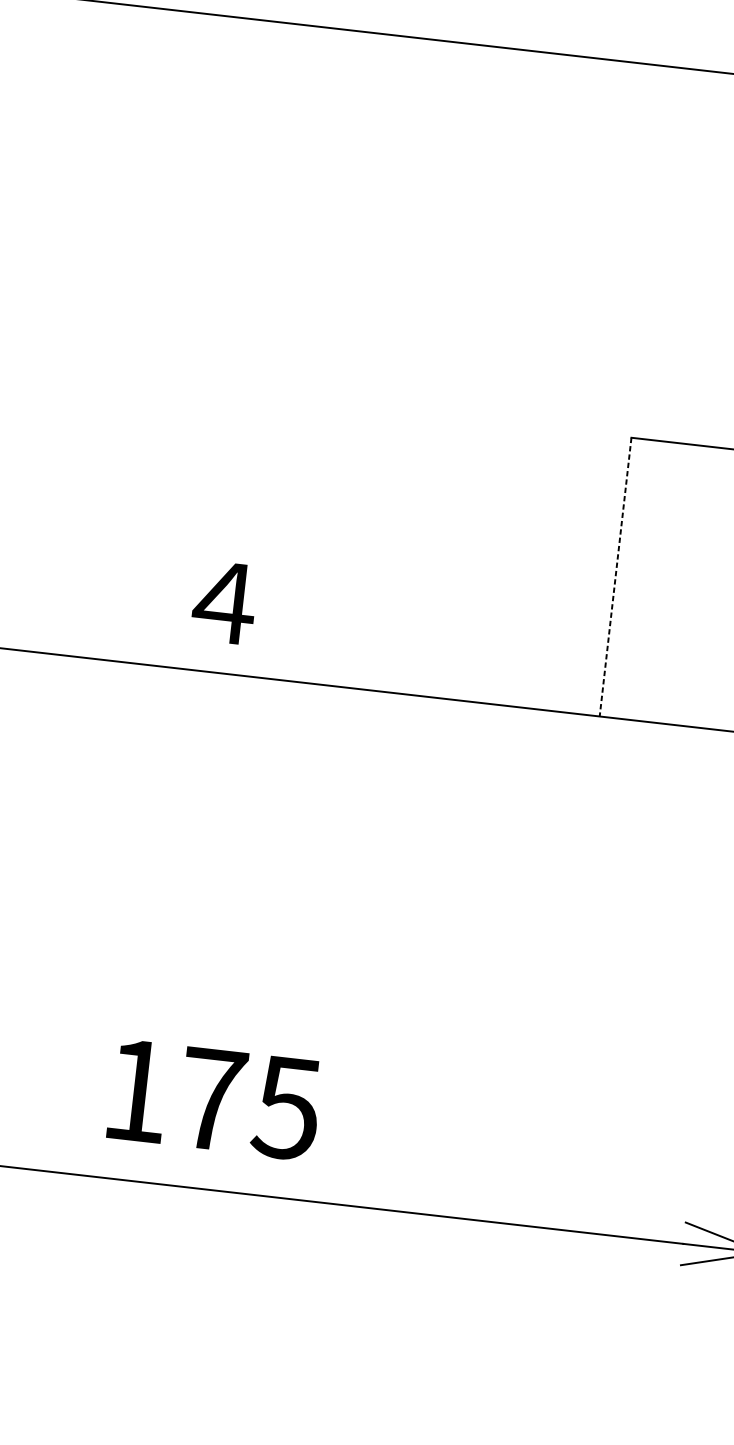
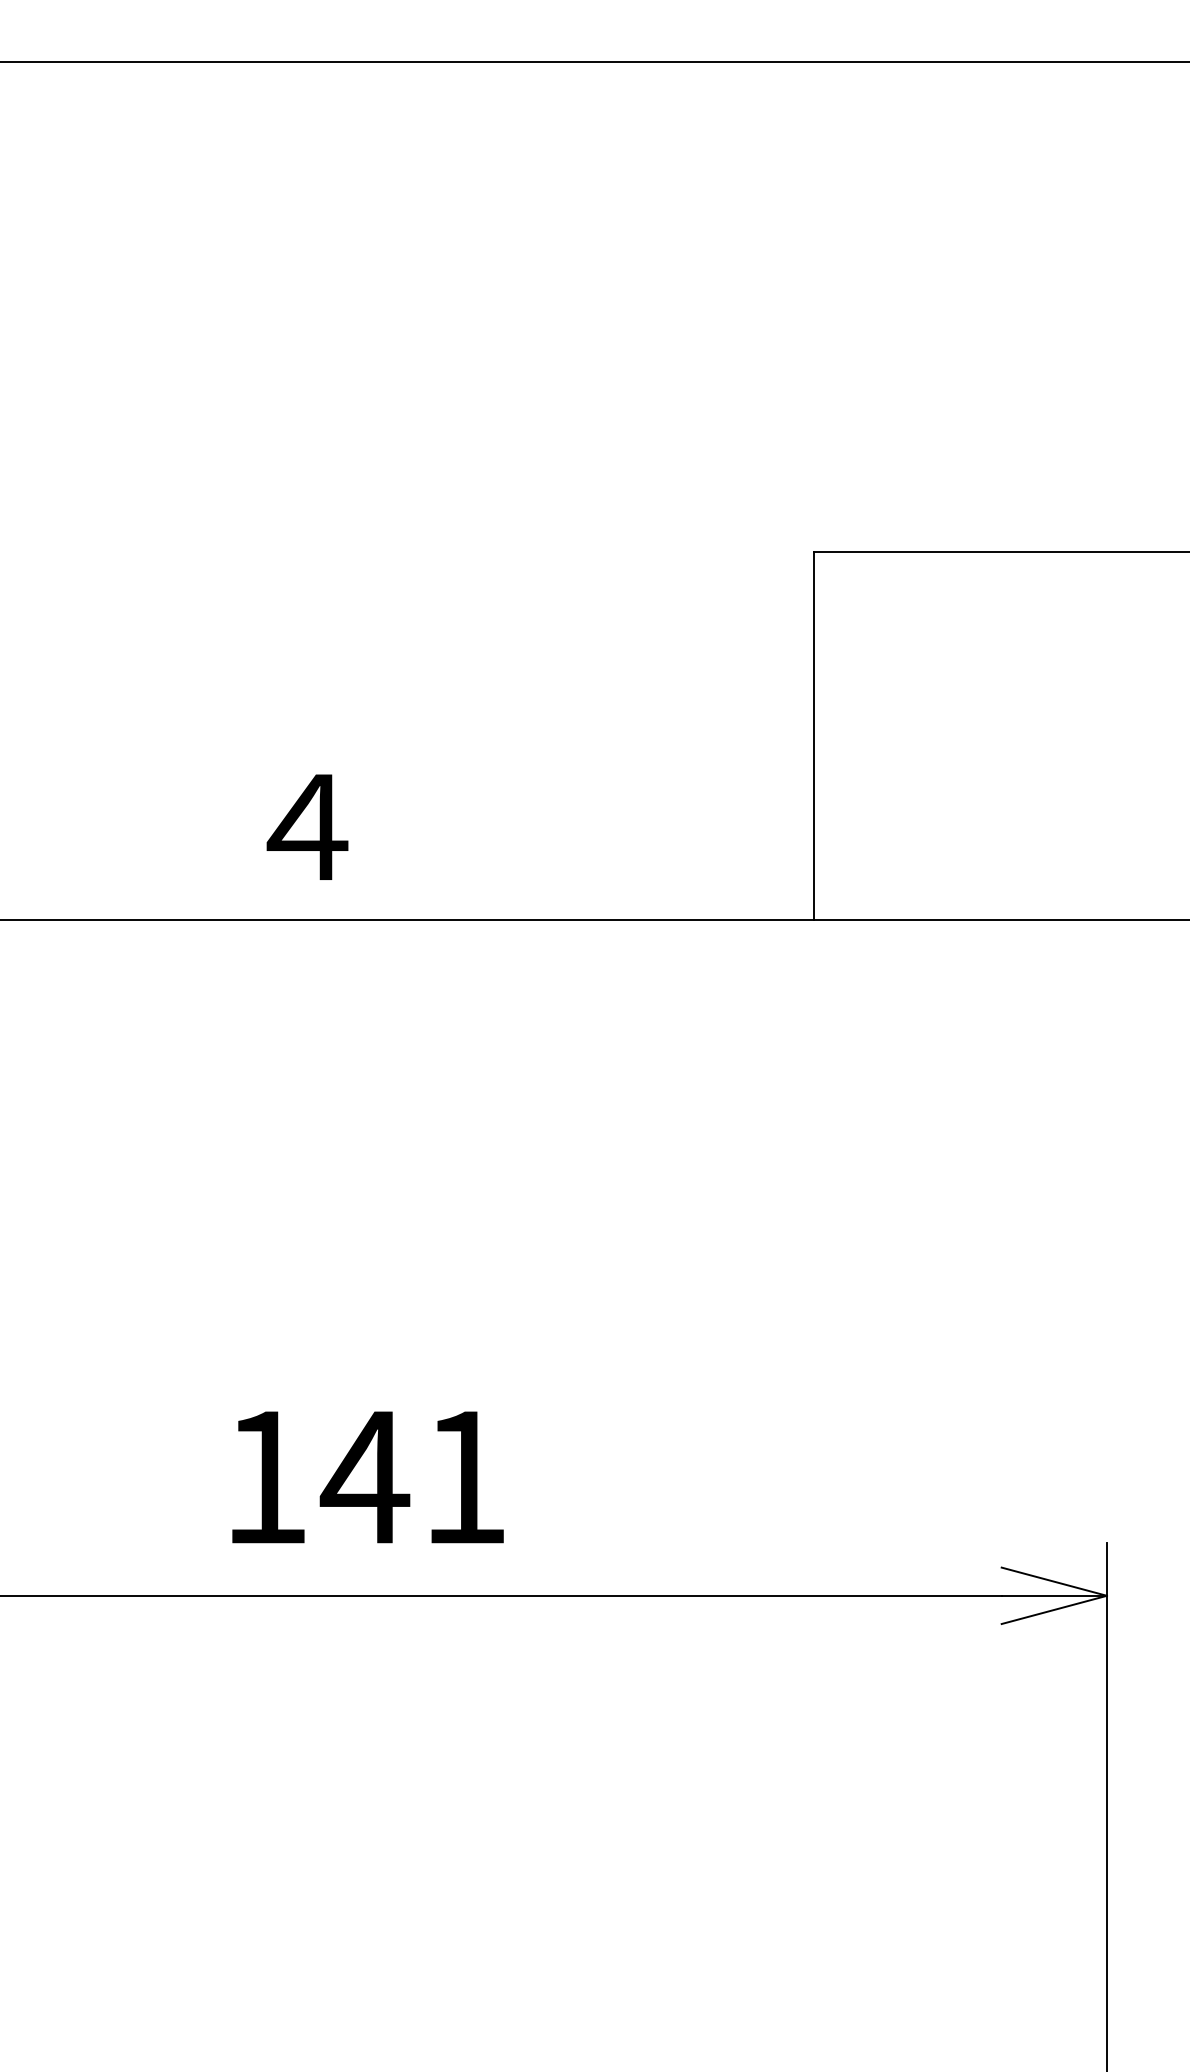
line: (615, 577) -> (814, 736), dashed -> solid
text: (247, 1104) -> (412, 1478), 175 -> 141

